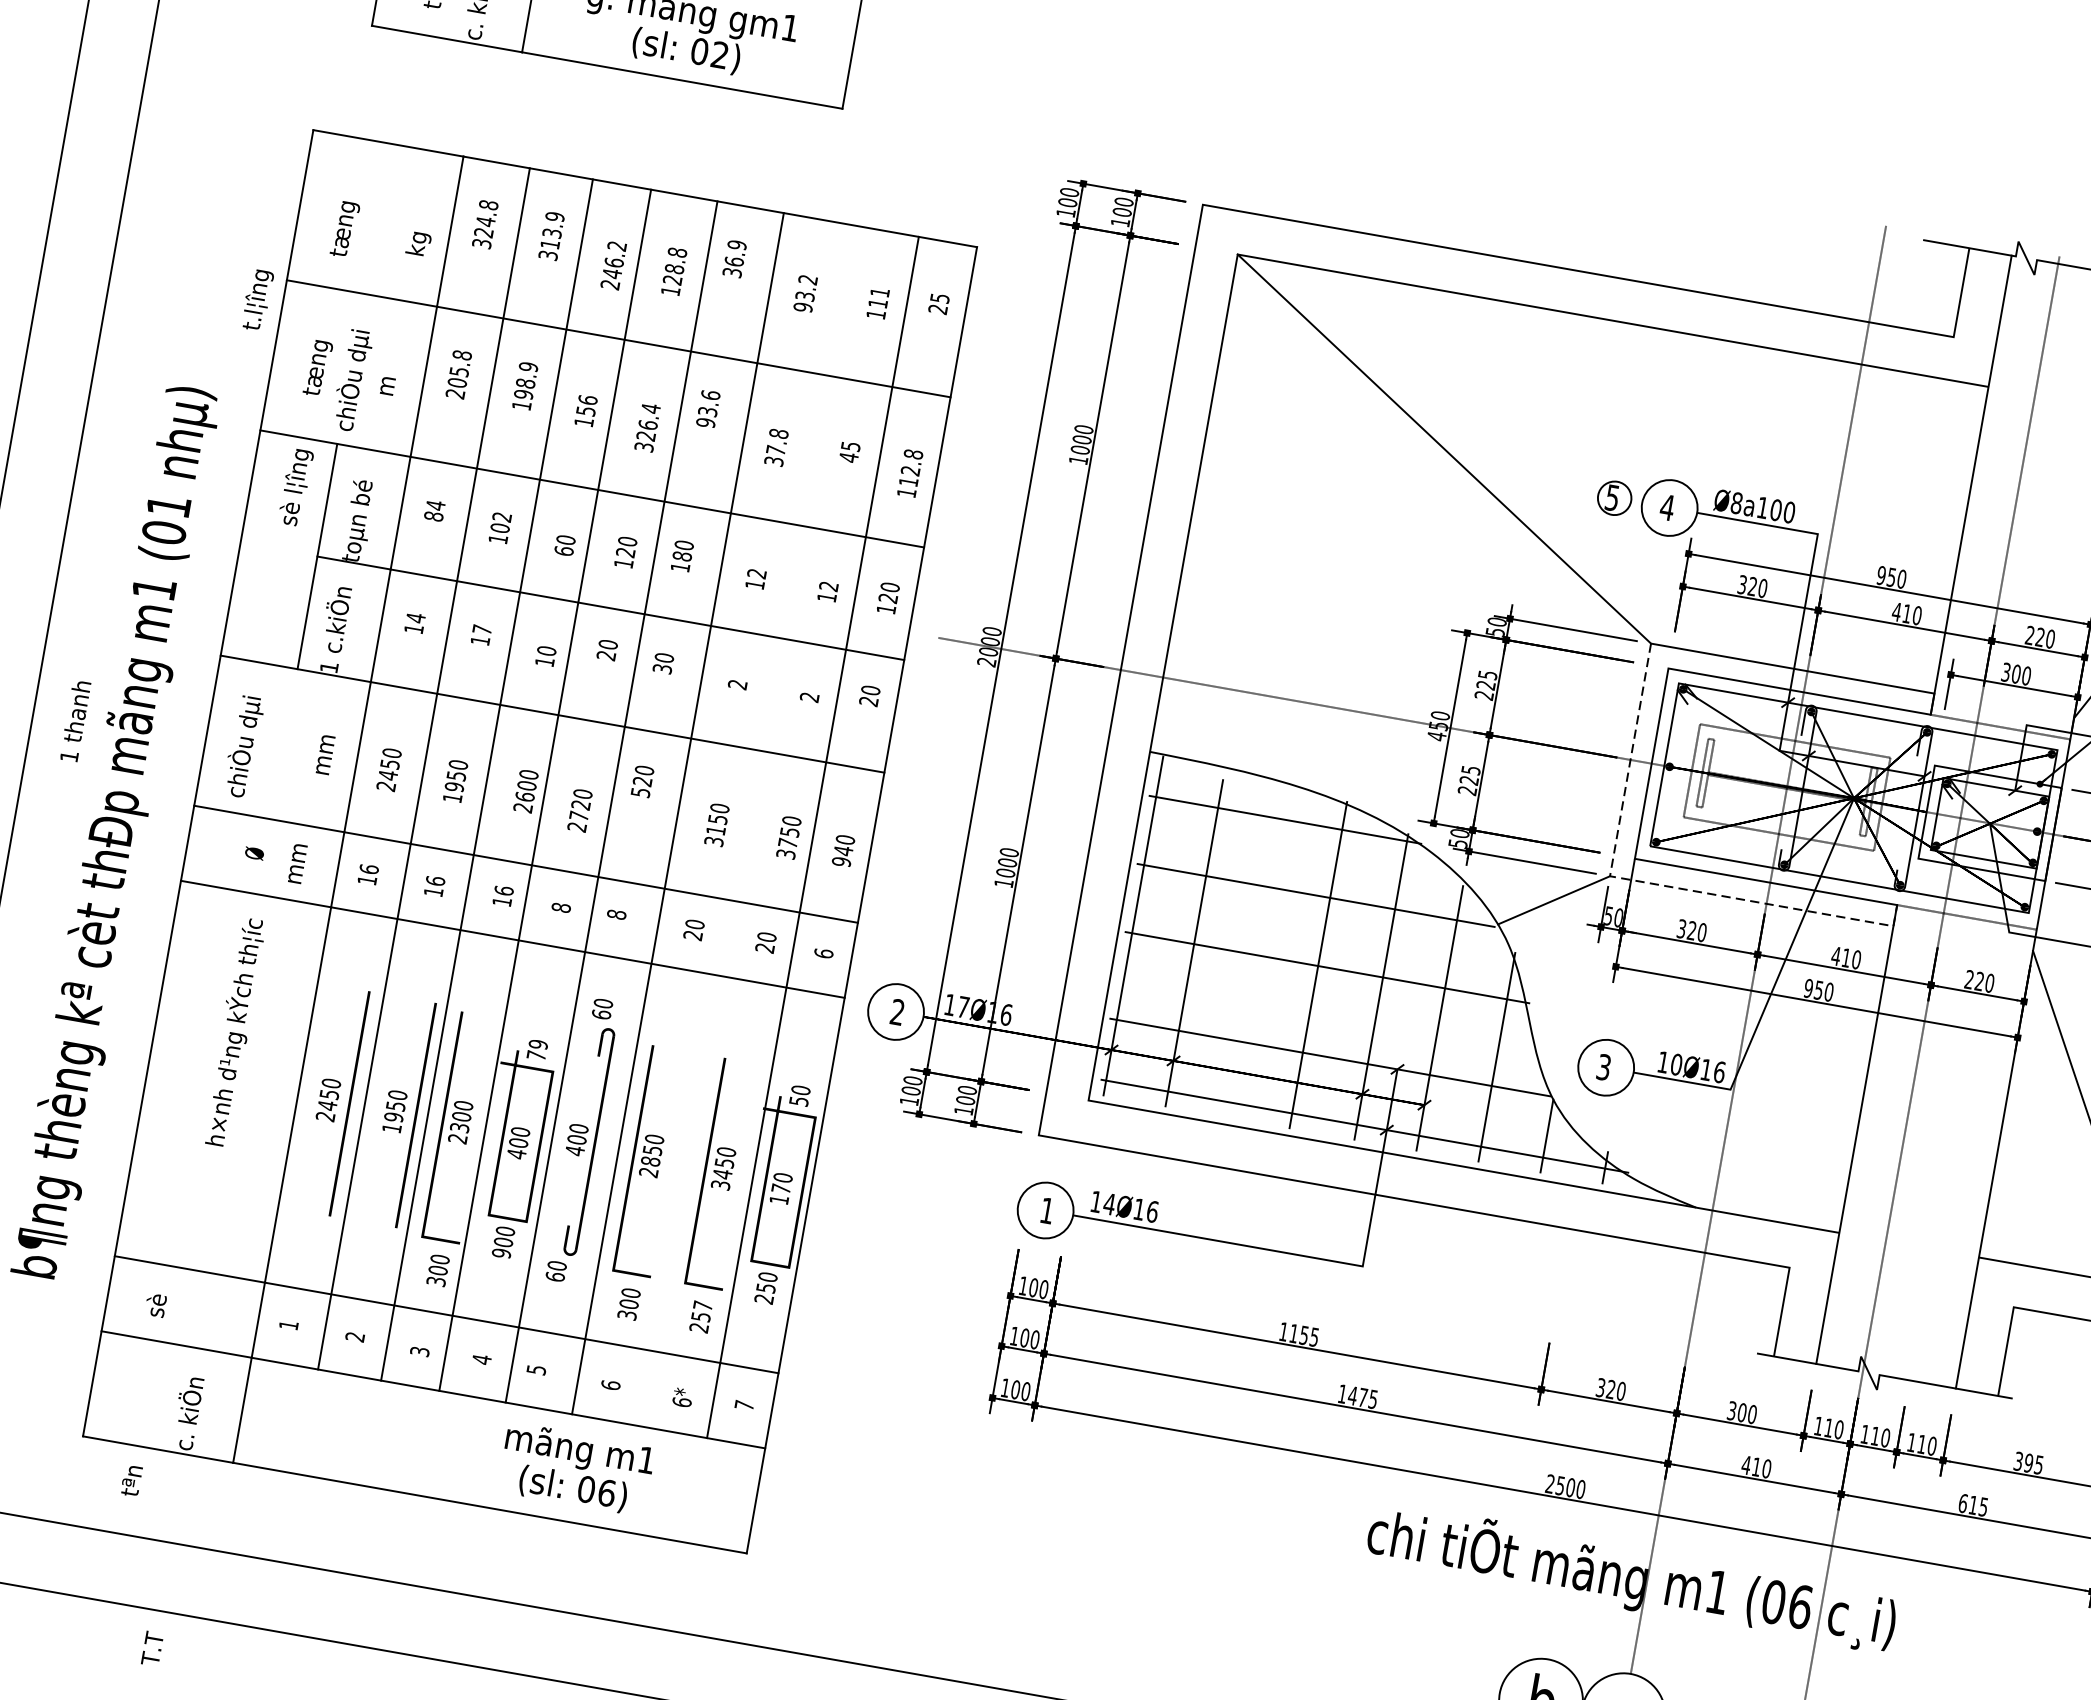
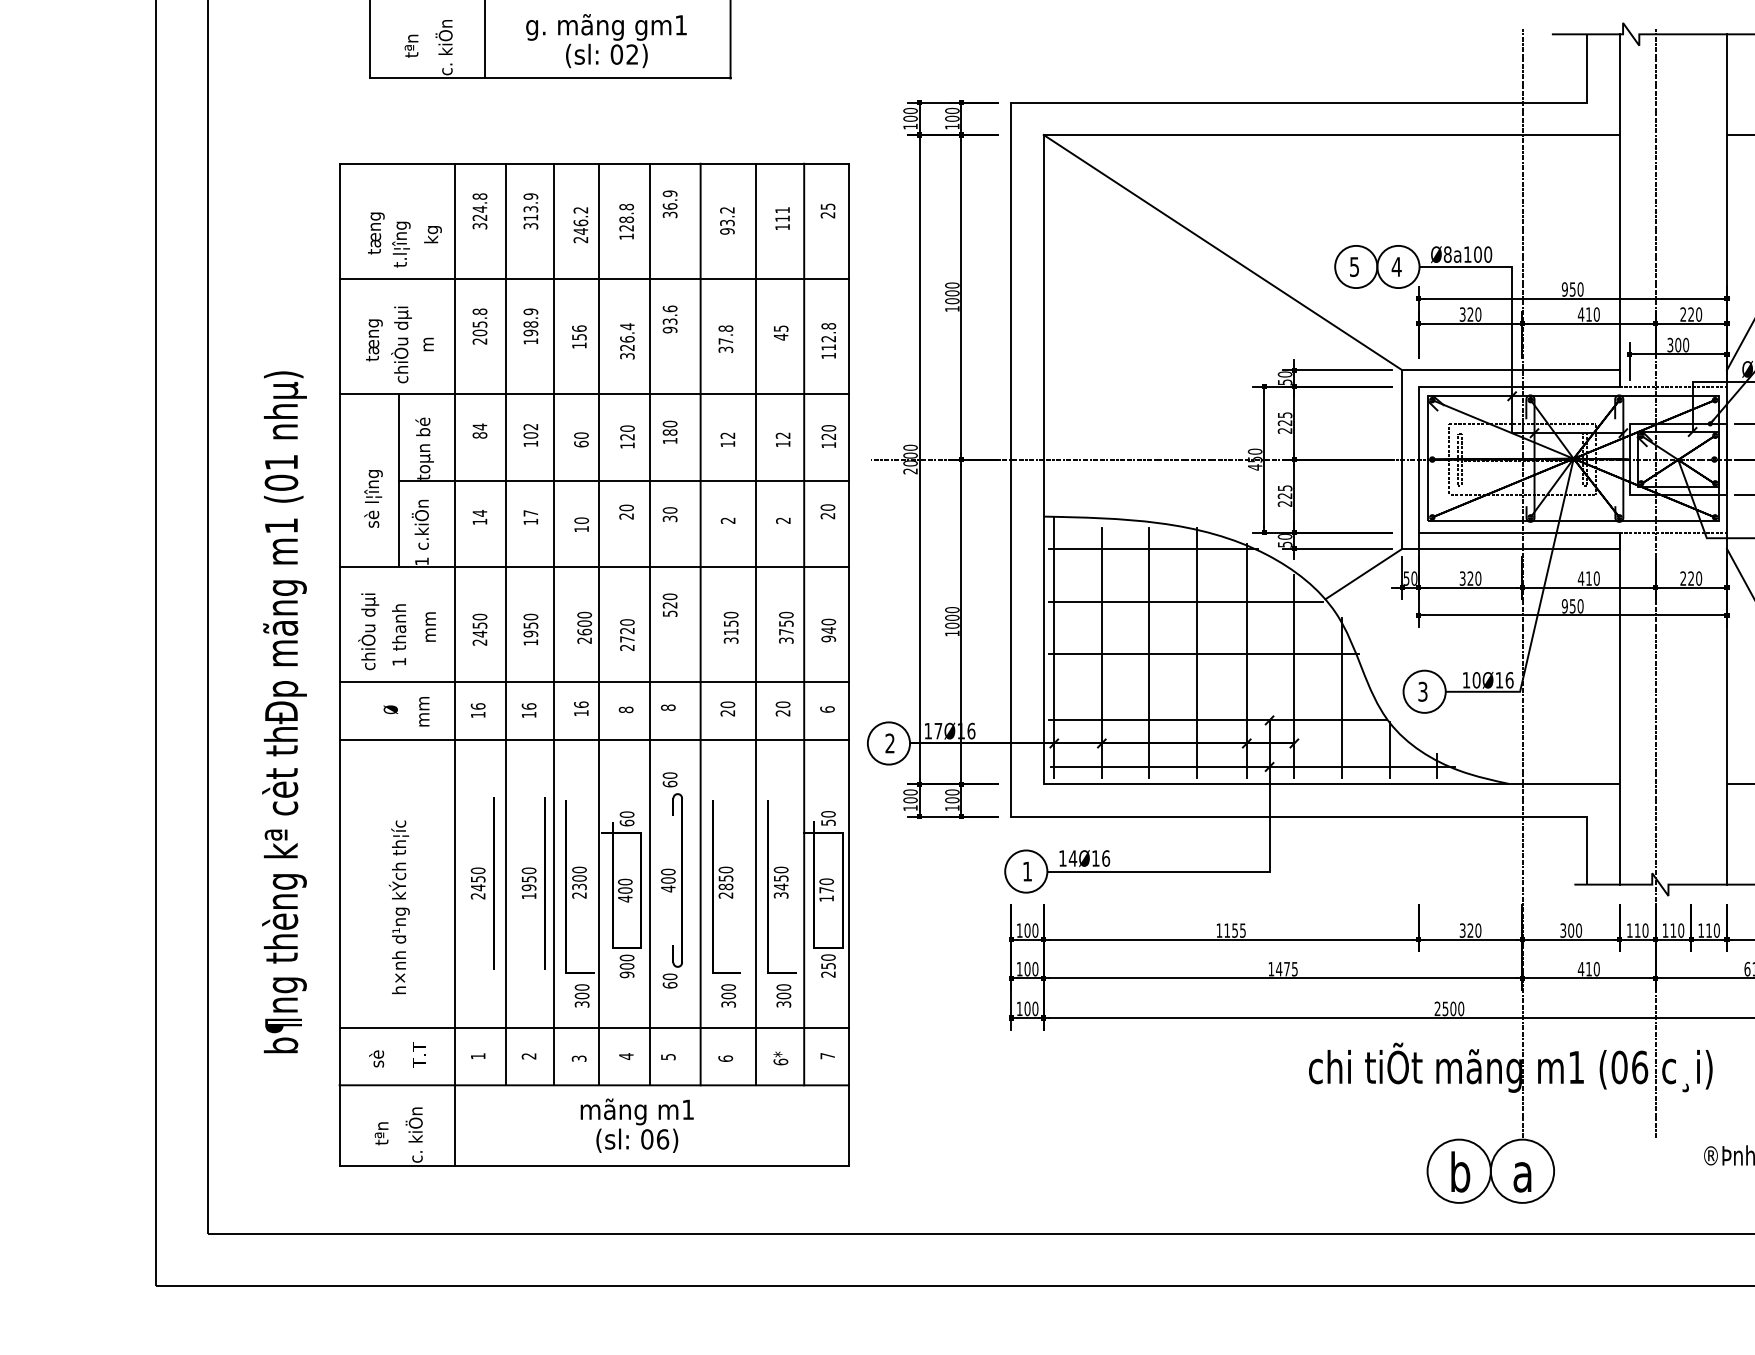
text: (257, 300) -> (401, 244), moved
text: (295, 486) -> (373, 498), moved
circle: (1615, 497) -> (1356, 266), size x1.67
text: (75, 720) -> (399, 634), moved
line: (749, 826) -> (755, 624), added
line: (1646, 882) -> (1430, 548), dashed -> solid
line: (1256, 954) -> (1149, 653), added
text: (234, 1032) -> (399, 907), moved
text: (536, 1049) -> (626, 818), 79 -> 60
text: (700, 1316) -> (783, 995), 257 -> 300
text: (575, 1468) -> (636, 1125), moved
text: (131, 1480) -> (381, 1133), moved
text: (152, 1648) -> (419, 1054), moved

